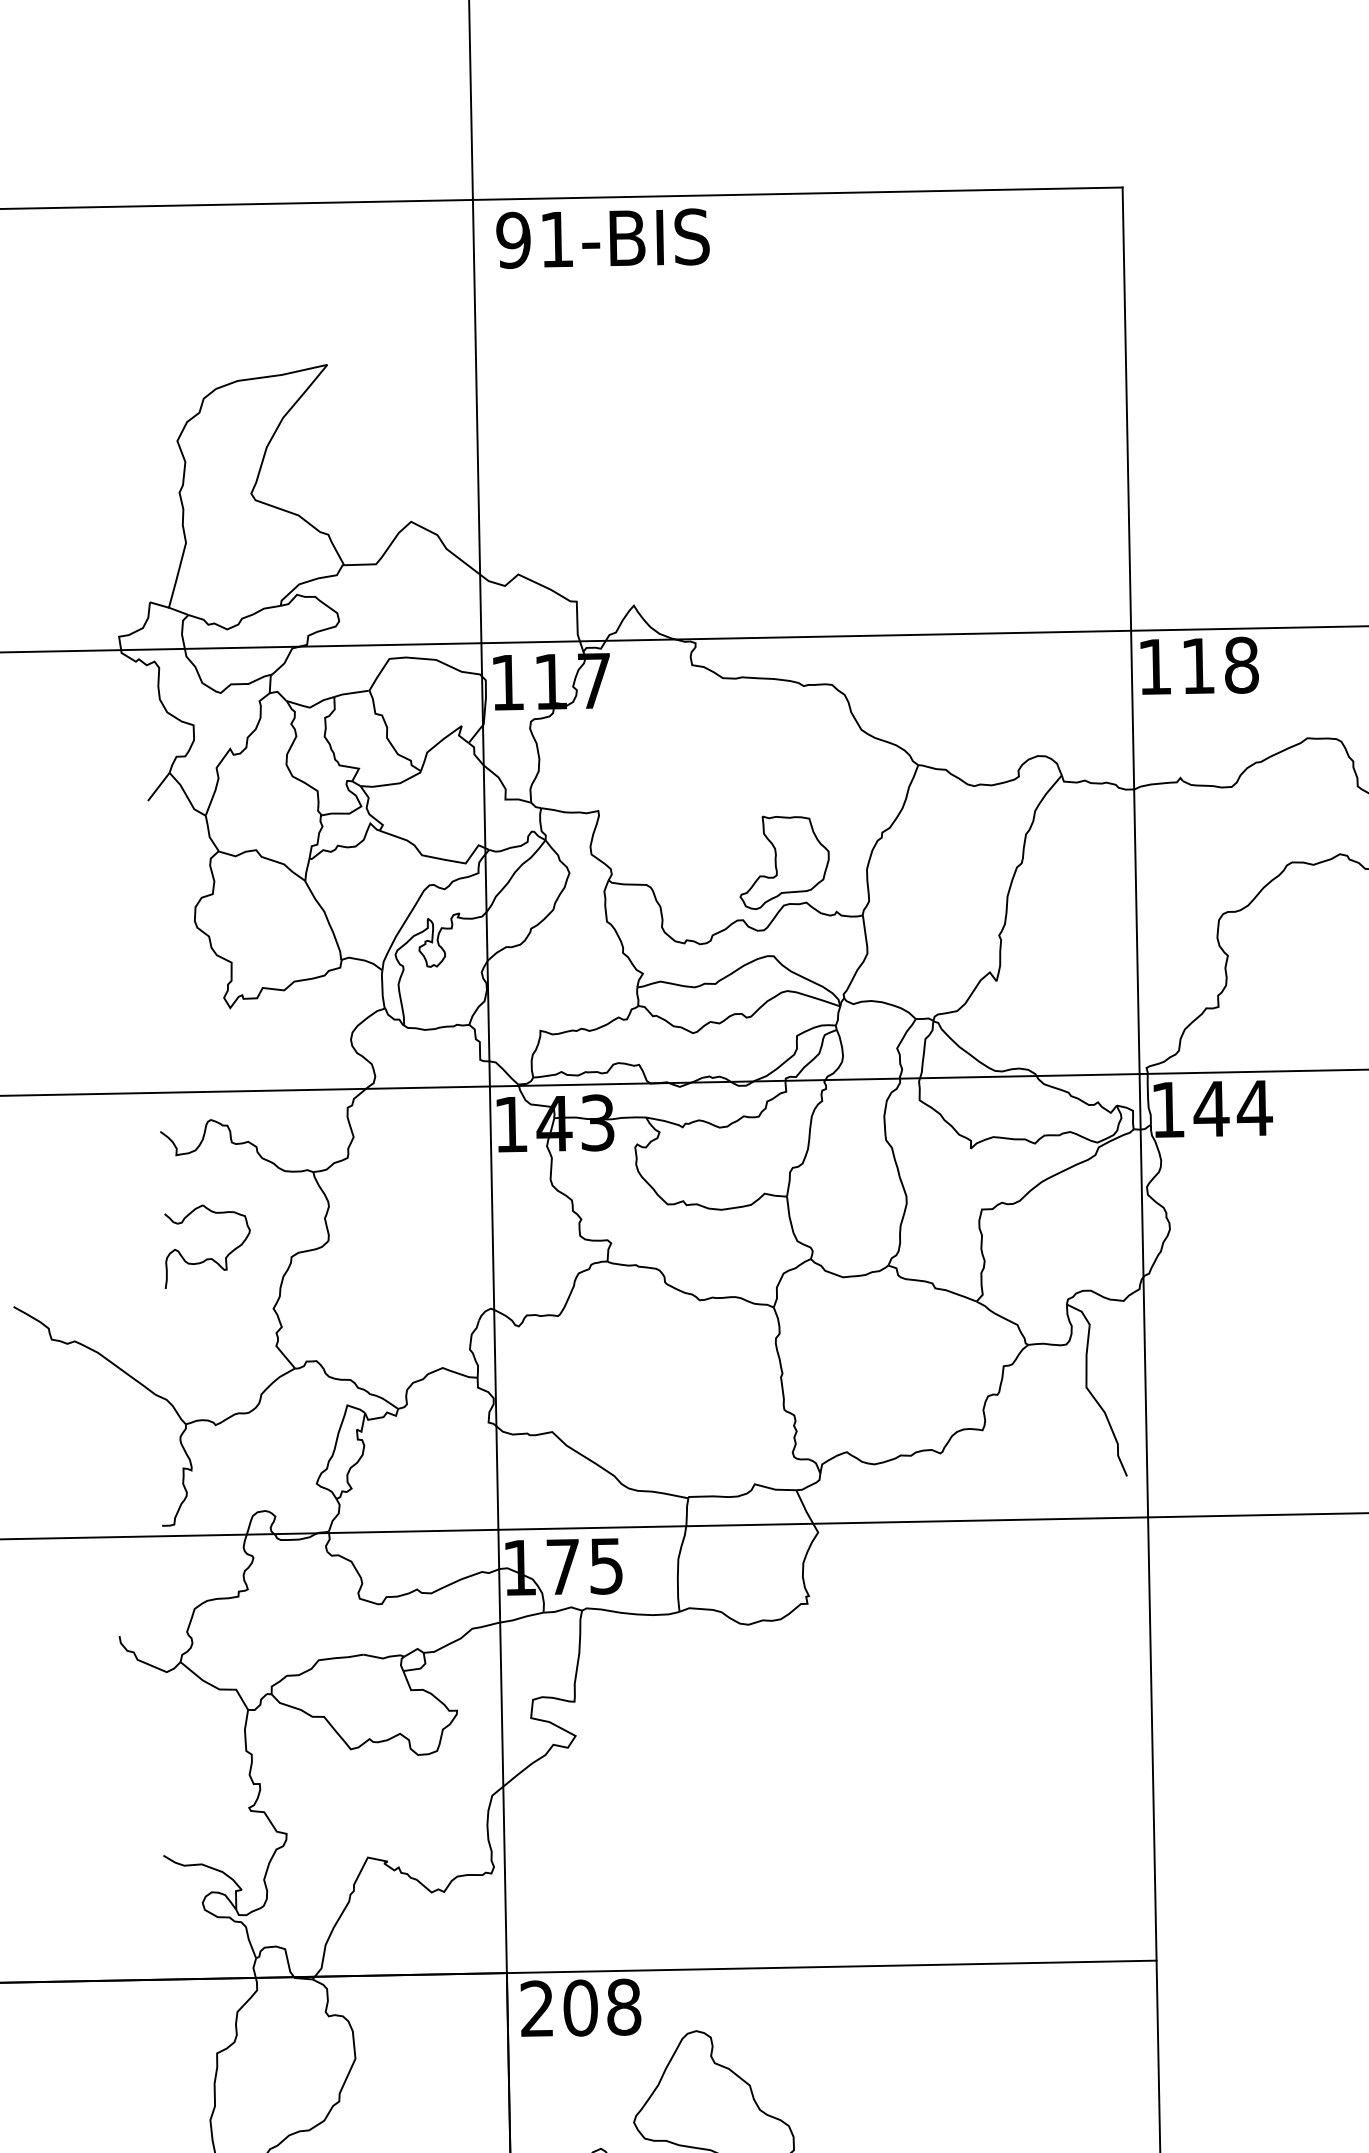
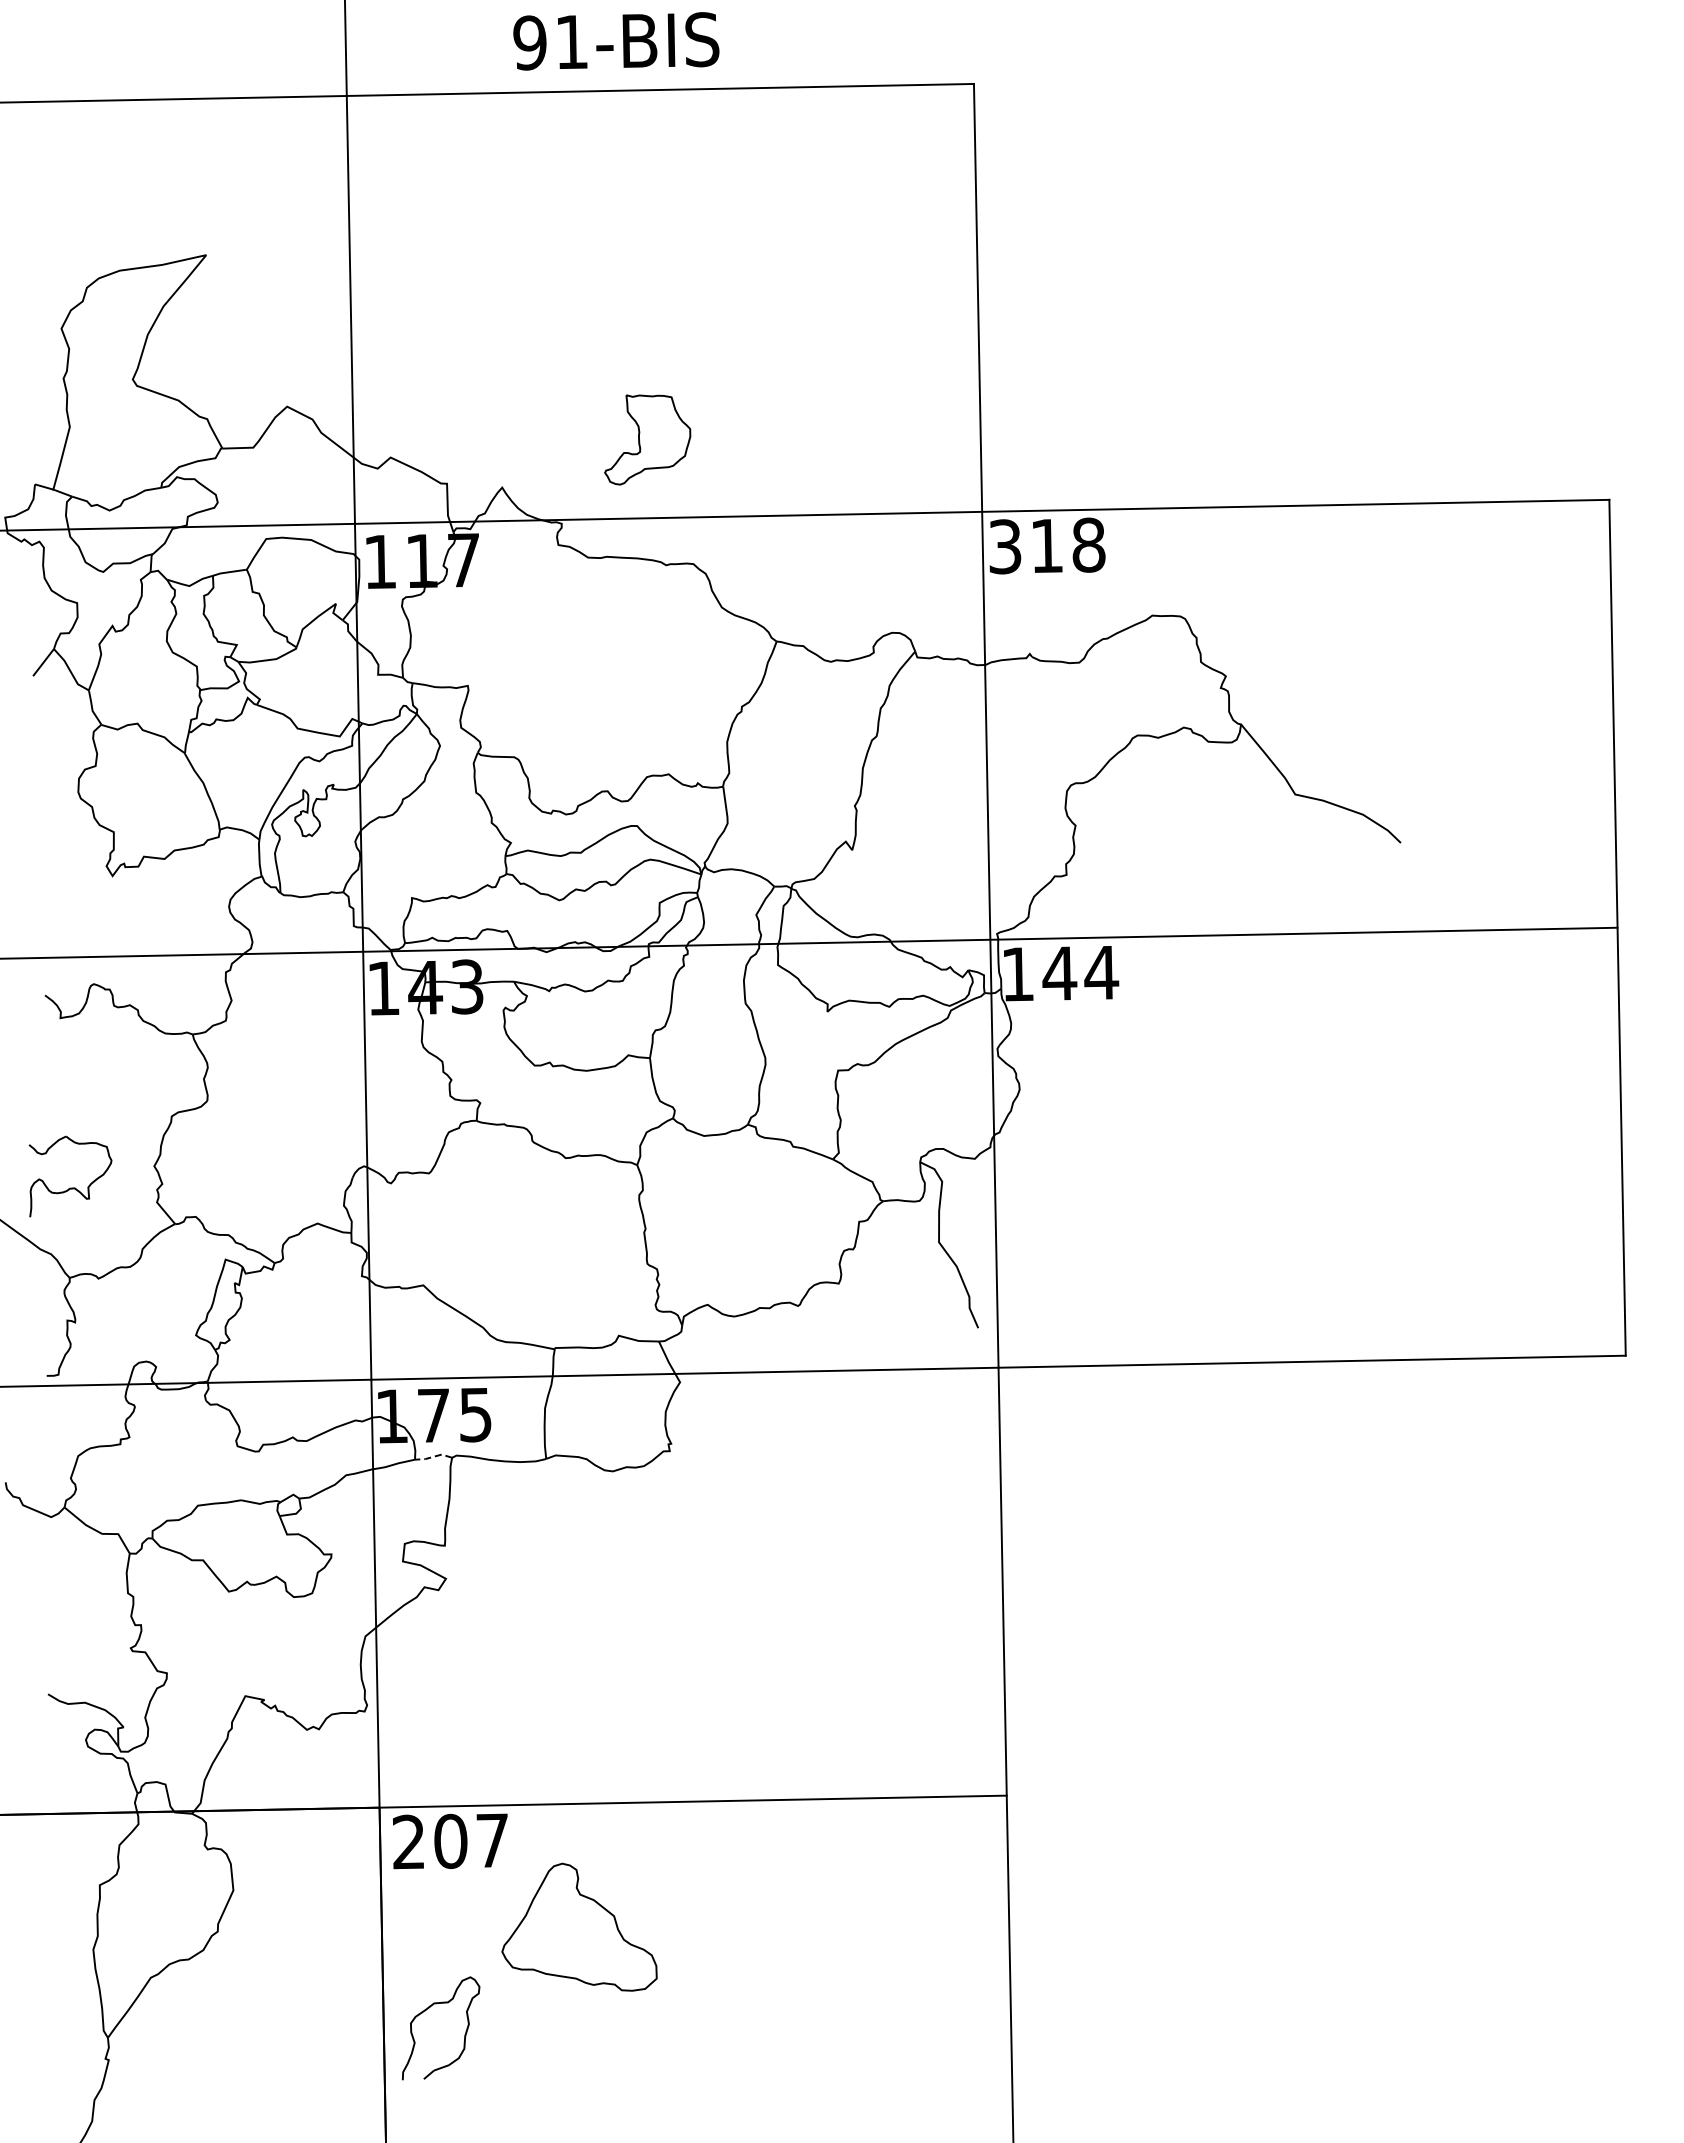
text: (603, 238) -> (616, 41), moved
text: (1155, 666) -> (1005, 546), 118 -> 318
part: (784, 862) -> (647, 439), moved
part: (207, 1258) -> (70, 1187), moved
line: (562, 1609) -> (433, 1456), solid -> dashed
text: (623, 2007) -> (492, 1840), 208 -> 207

